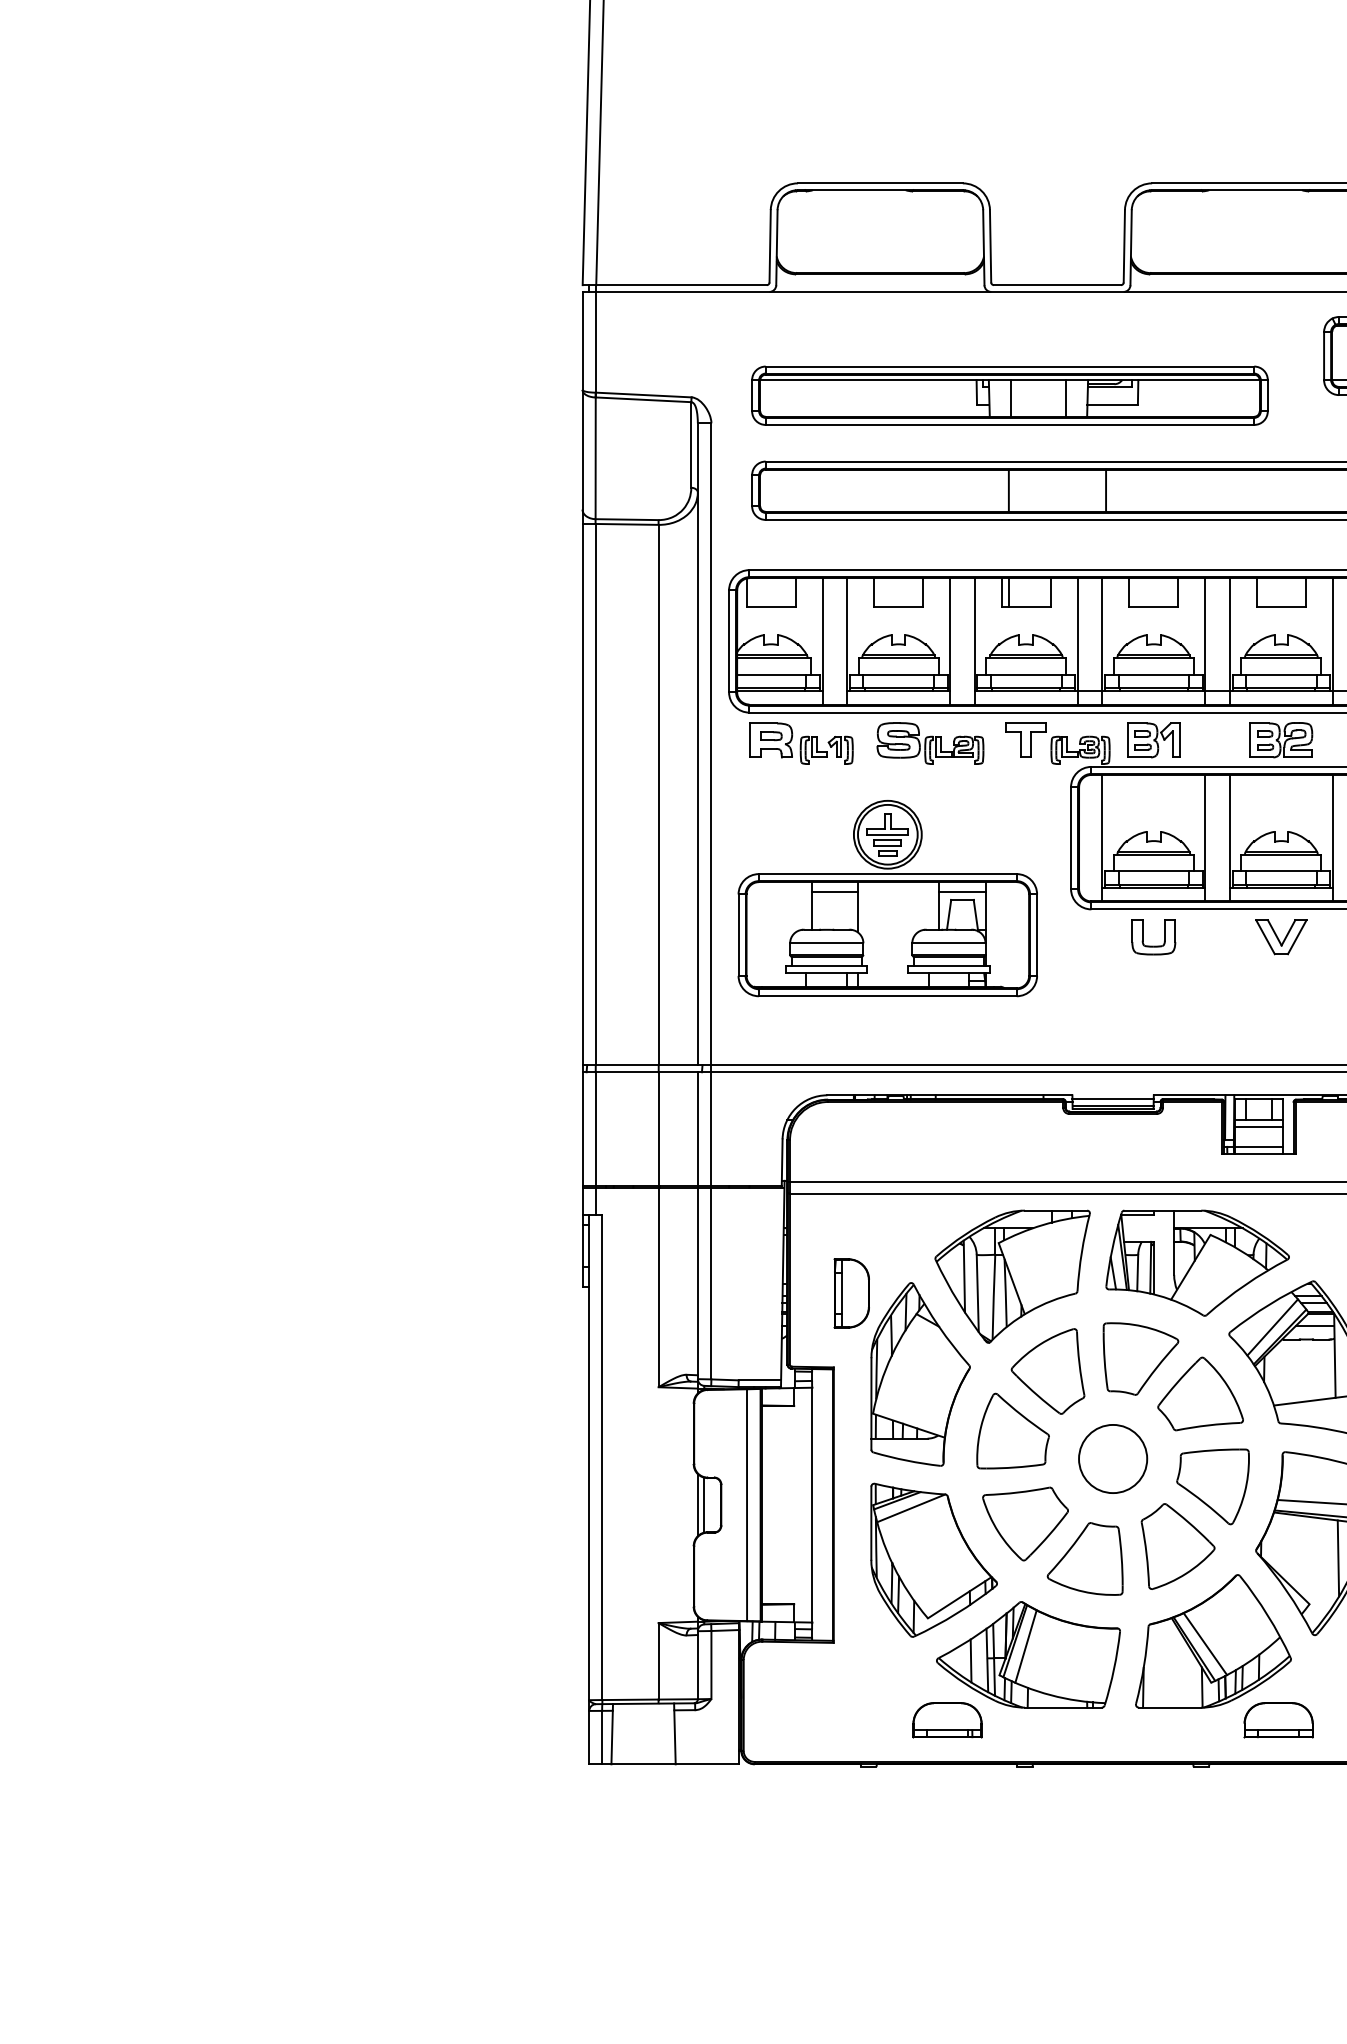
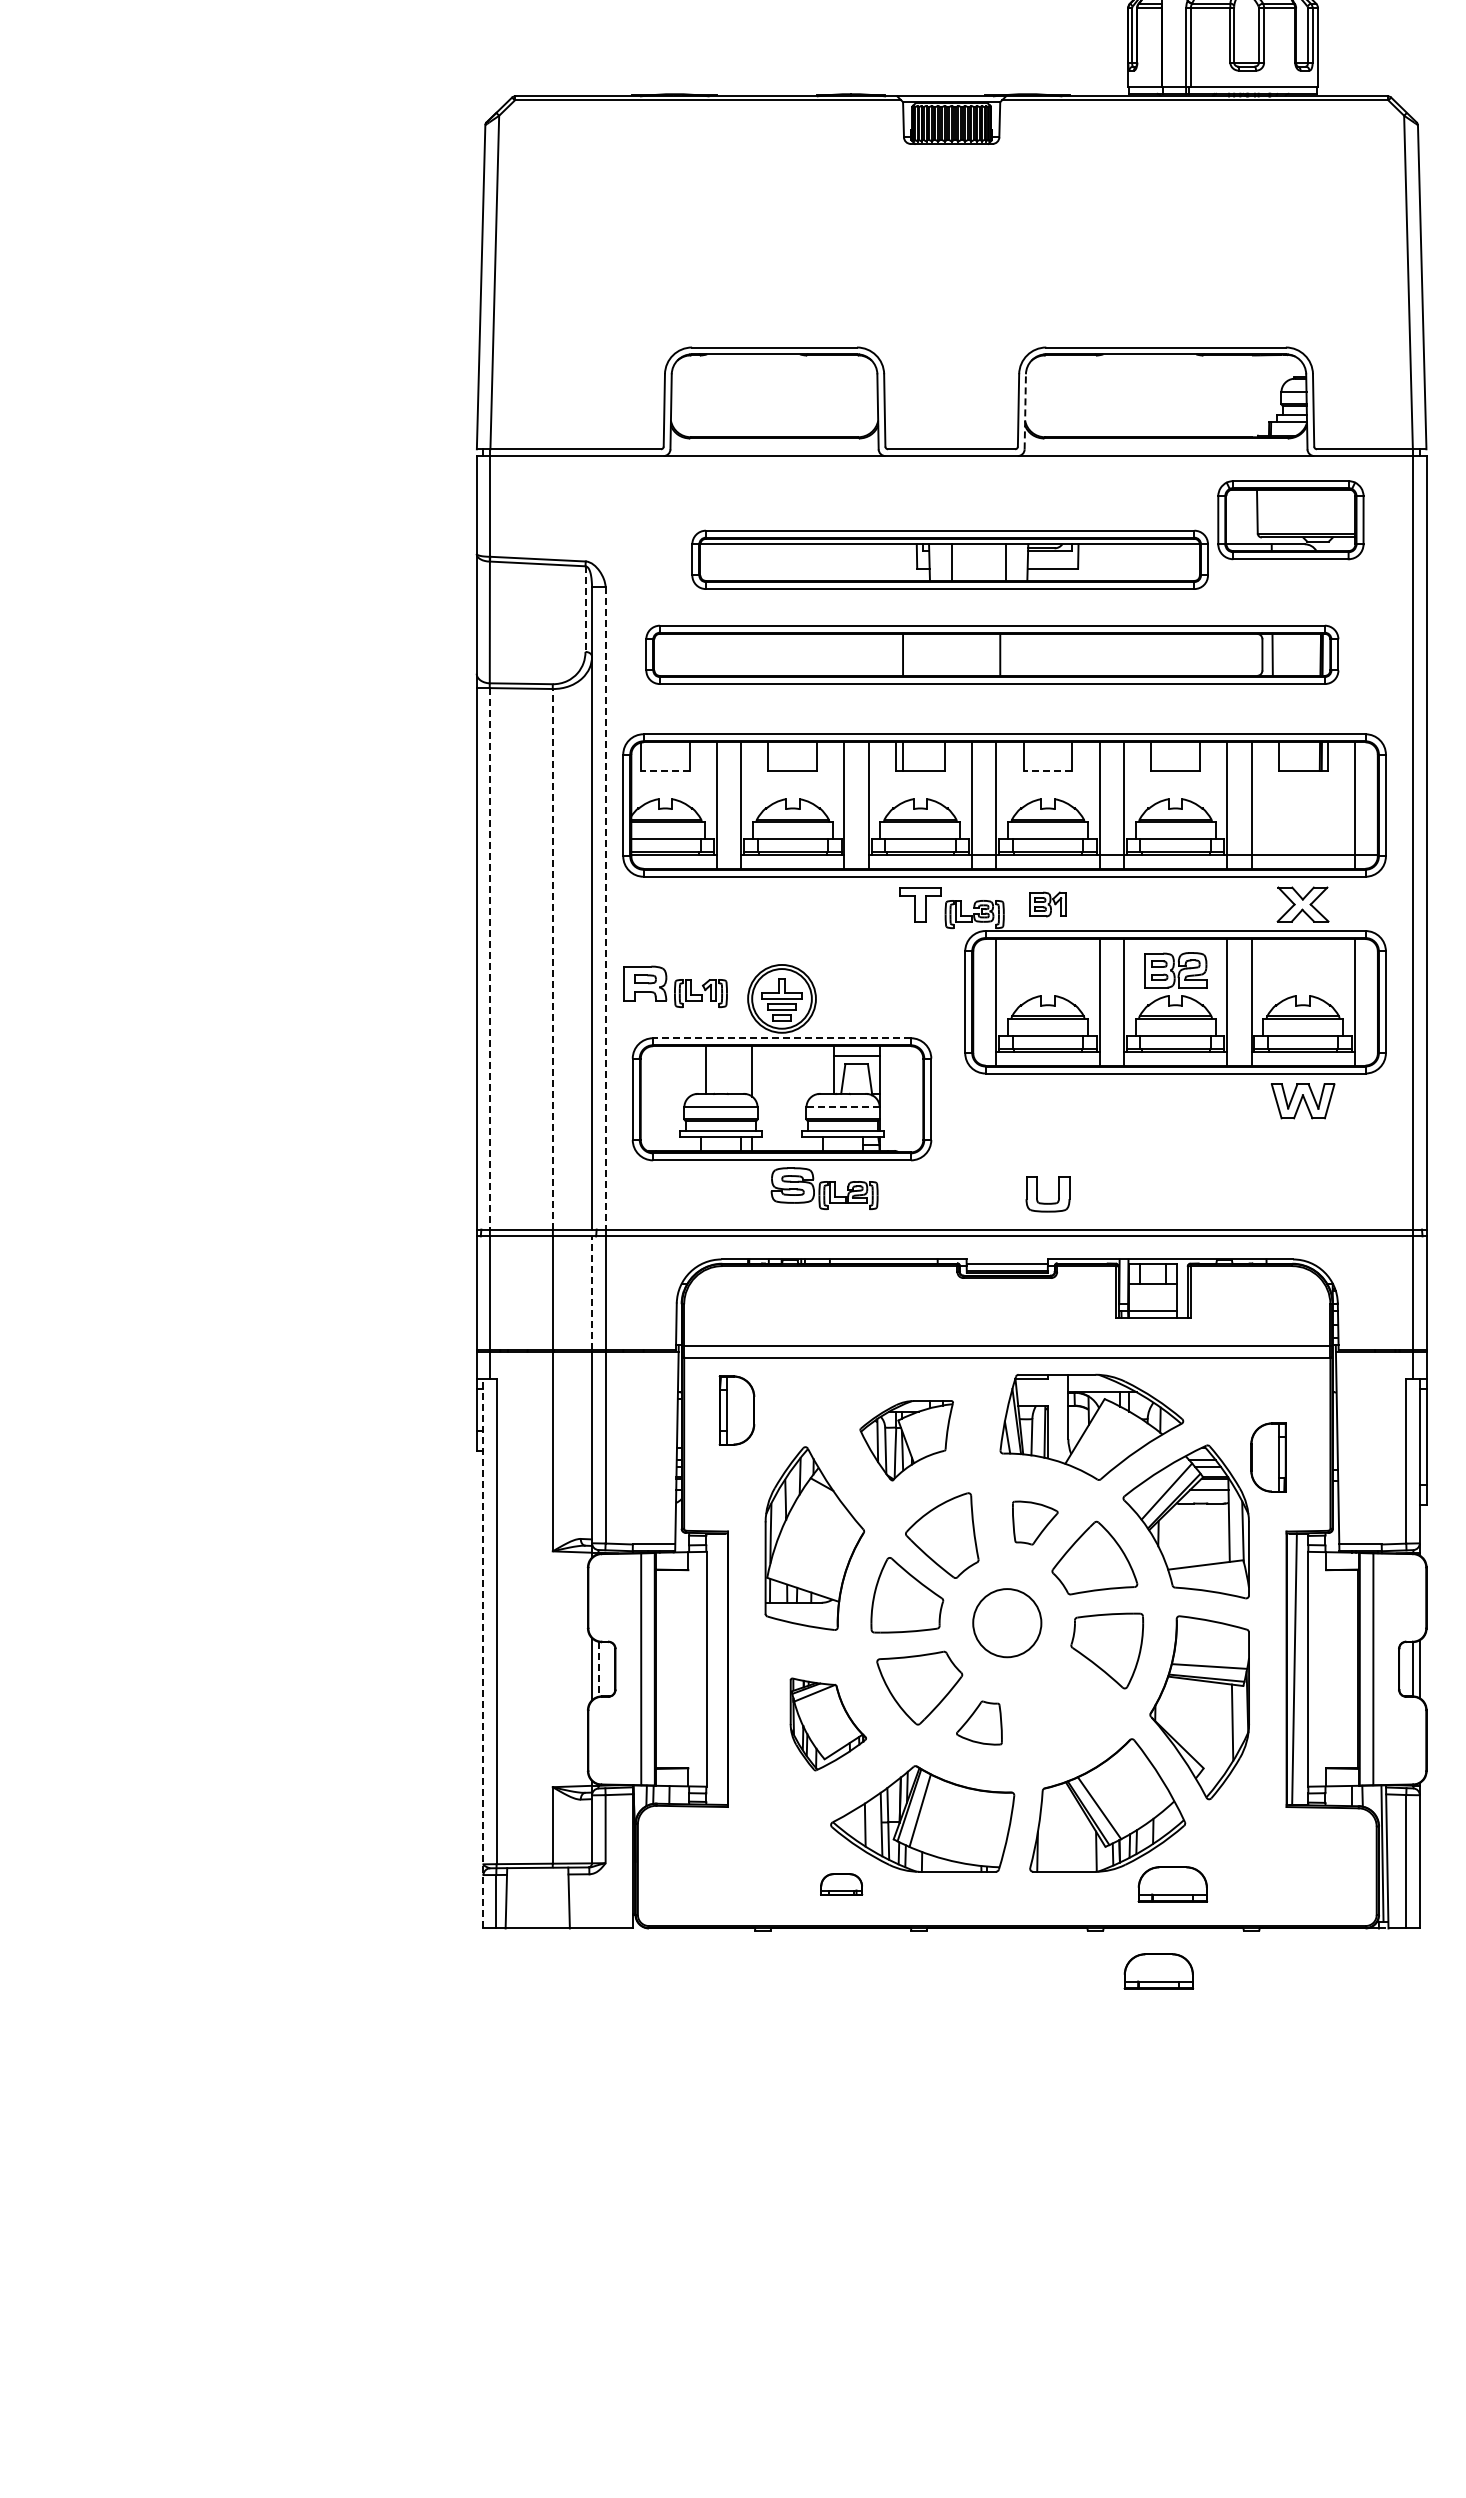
line: (1131, 247) -> (1025, 411), solid -> dashed
part: (1009, 395) -> (949, 559), moved
line: (691, 445) -> (585, 609), solid -> dashed
line: (770, 606) -> (664, 770), solid -> dashed
line: (1153, 606) -> (1047, 770), solid -> dashed
part: (1153, 740) -> (1047, 904), size x0.7
part: (1281, 740) -> (1175, 970), moved
part: (801, 743) -> (675, 986), moved
part: (930, 743) -> (824, 1188), moved
line: (711, 745) -> (605, 909), solid -> dashed
line: (595, 794) -> (489, 958), solid -> dashed
line: (658, 794) -> (552, 958), solid -> dashed
line: (888, 874) -> (782, 1038), solid -> dashed
line: (835, 892) -> (729, 1056), removed
part: (1281, 937) -> (1175, 1101), removed
line: (949, 943) -> (843, 1107), solid -> dashed
part: (1153, 945) -> (1047, 1202), moved
line: (1258, 1126) -> (1152, 1290), removed
line: (698, 1129) -> (592, 1293), solid -> dashed
part: (1012, 1276) -> (906, 1440), size x0.6
part: (851, 1293) -> (736, 1410), moved
part: (1141, 1358) -> (1035, 1522), size x0.6
line: (589, 1489) -> (483, 1653), solid -> dashed
line: (704, 1505) -> (598, 1669), solid -> dashed
part: (1178, 1546) -> (1072, 1710), removed
part: (1085, 1558) -> (979, 1722), size x0.6
part: (934, 1560) -> (828, 1724), size x0.6
part: (947, 1720) -> (841, 1884), size x0.6
part: (1264, 1807) -> (1158, 1971), added

